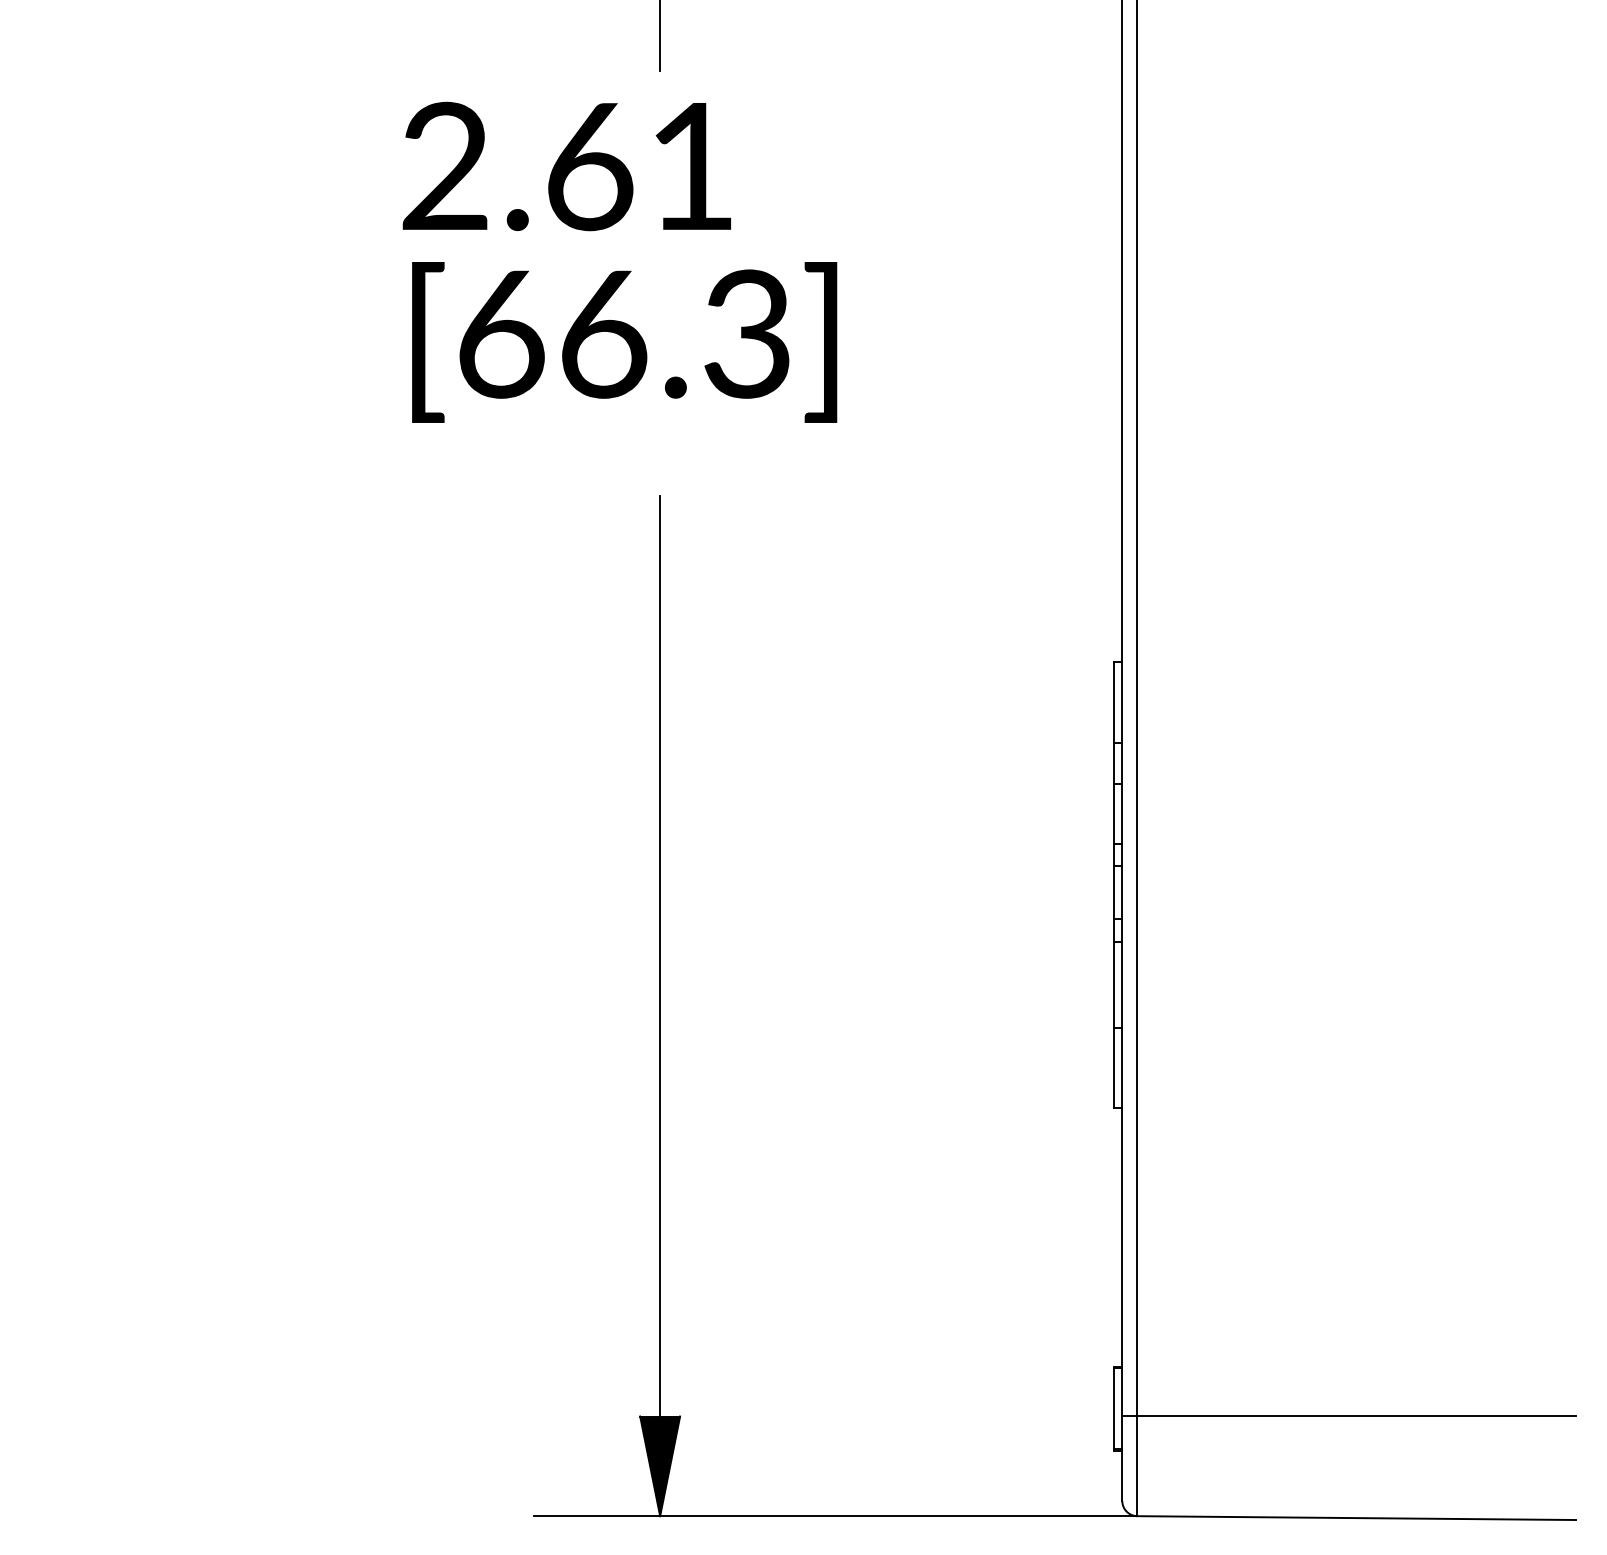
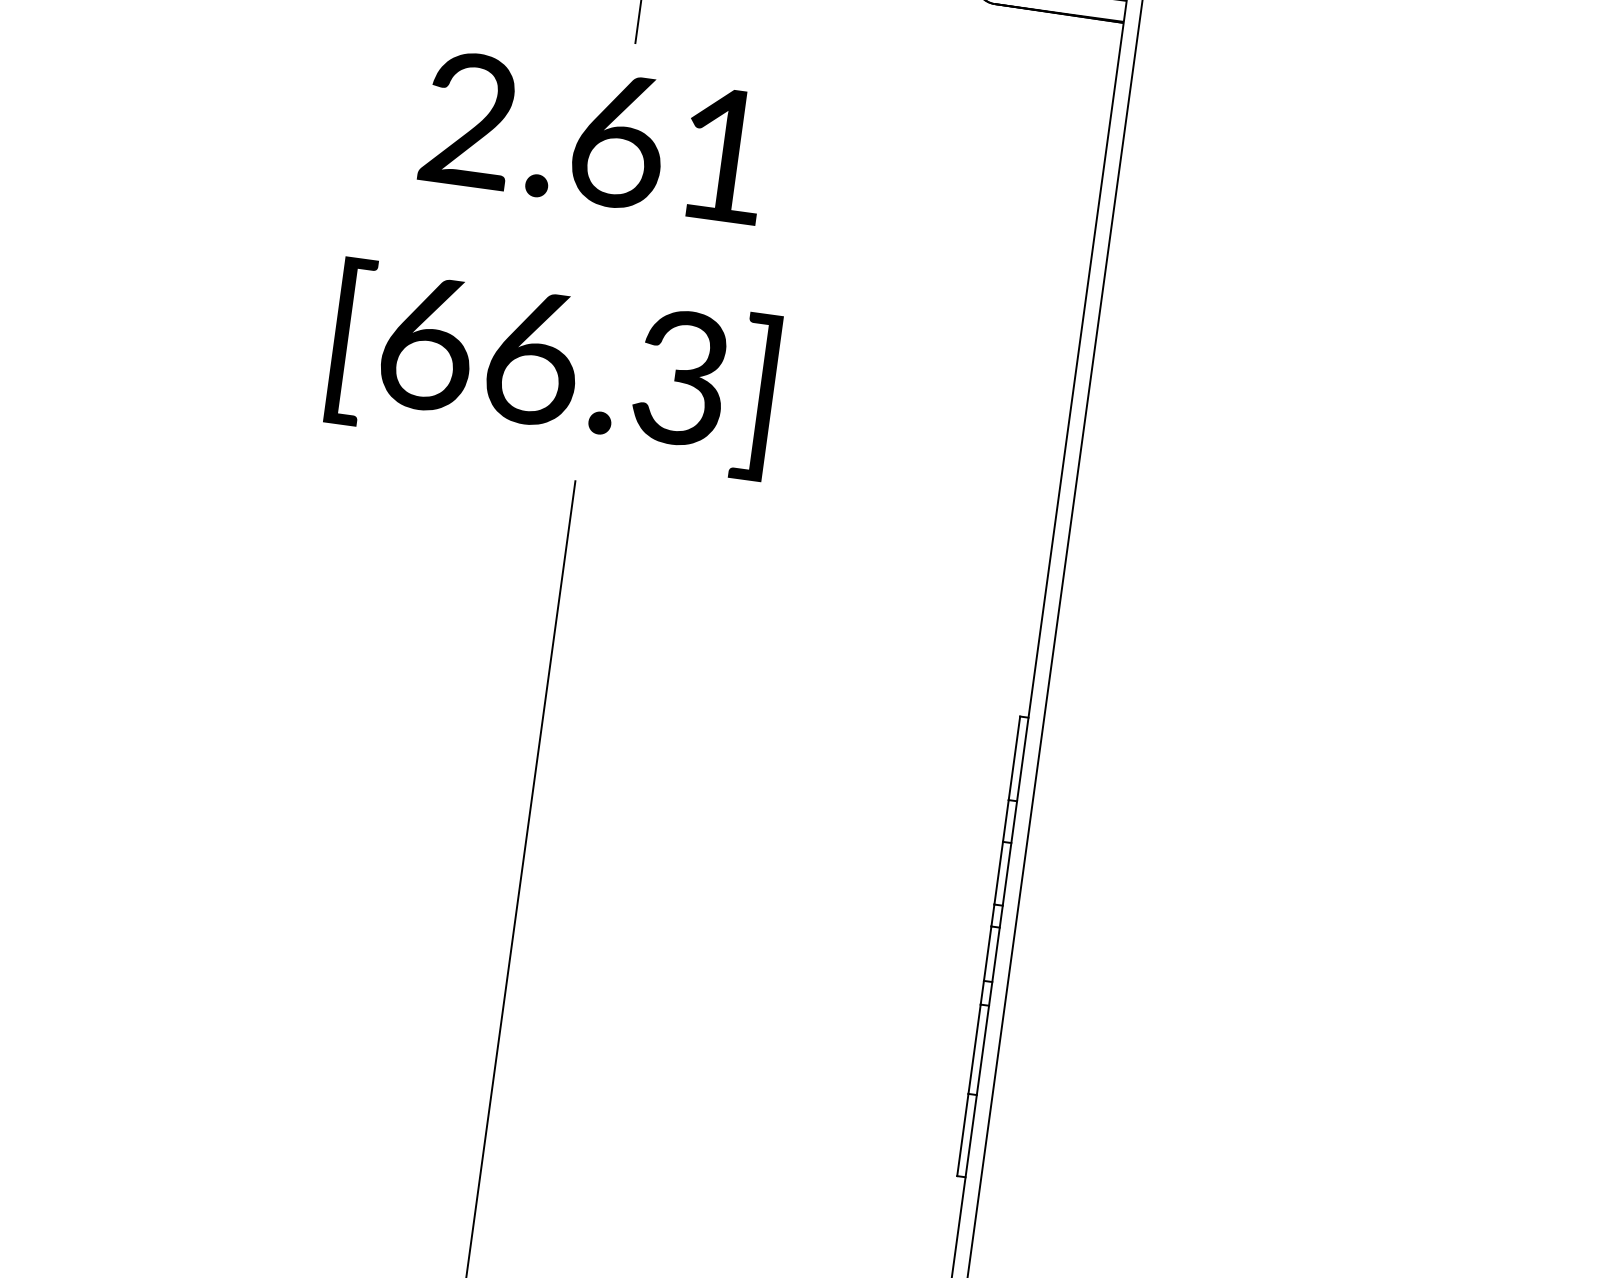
text: (566, 166) -> (594, 137), moved
text: (624, 342) -> (553, 369), moved

